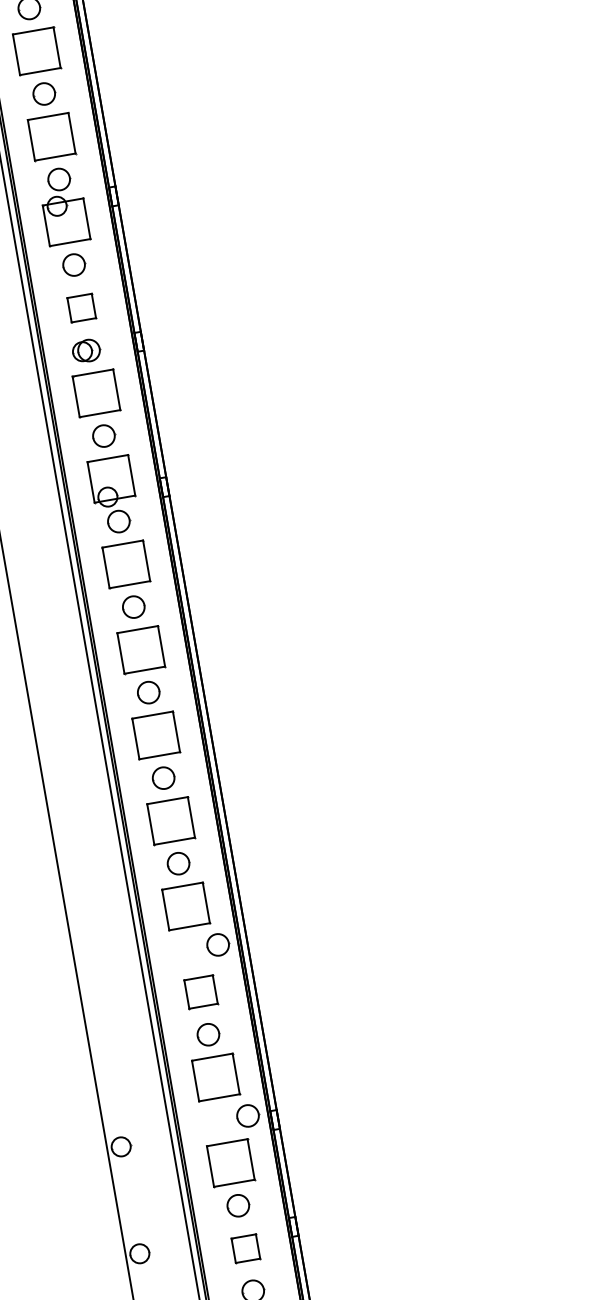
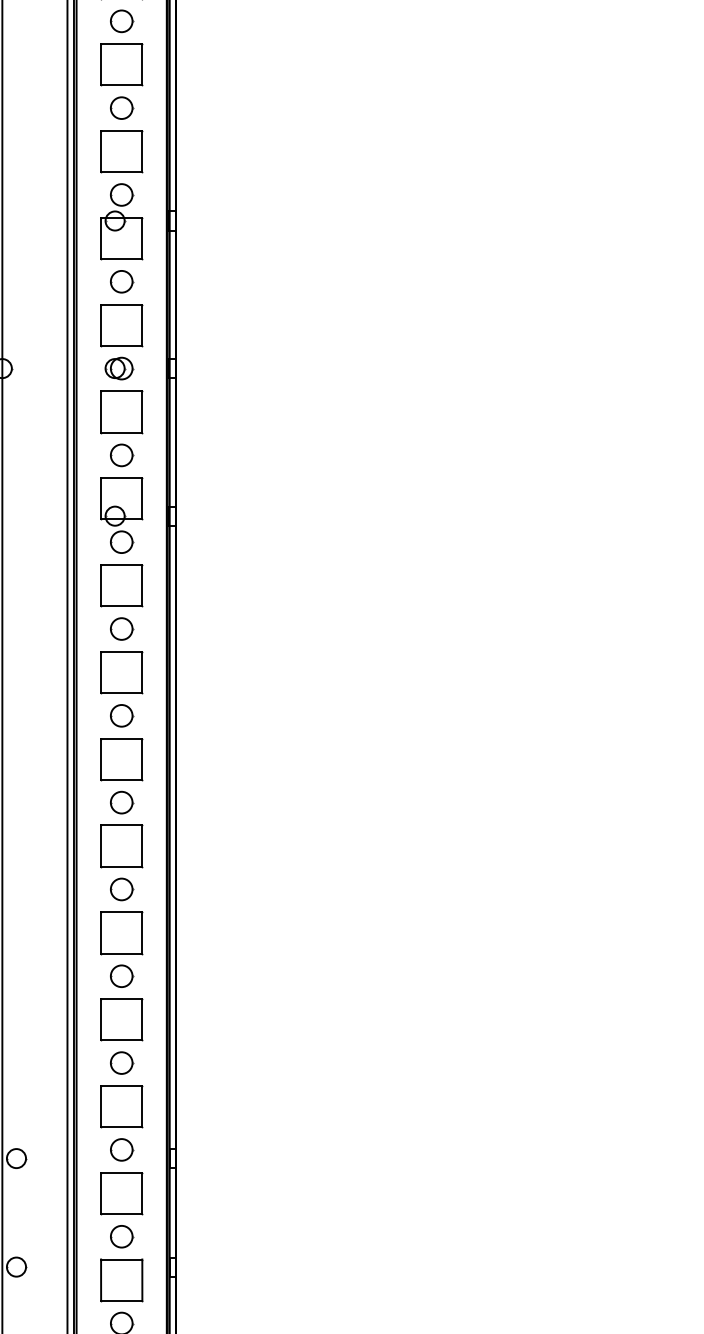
part: (81, 308) -> (121, 325), size x1.67
part: (218, 944) -> (122, 975), moved
part: (200, 991) -> (121, 1019), size x1.43
part: (248, 1115) -> (122, 1149), moved
part: (245, 1248) -> (121, 1280), size x1.67

